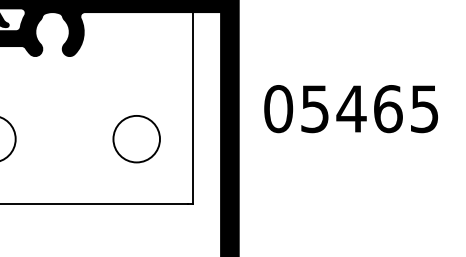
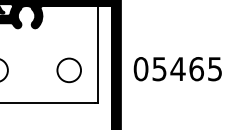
text: (350, 109) -> (177, 69), moved

